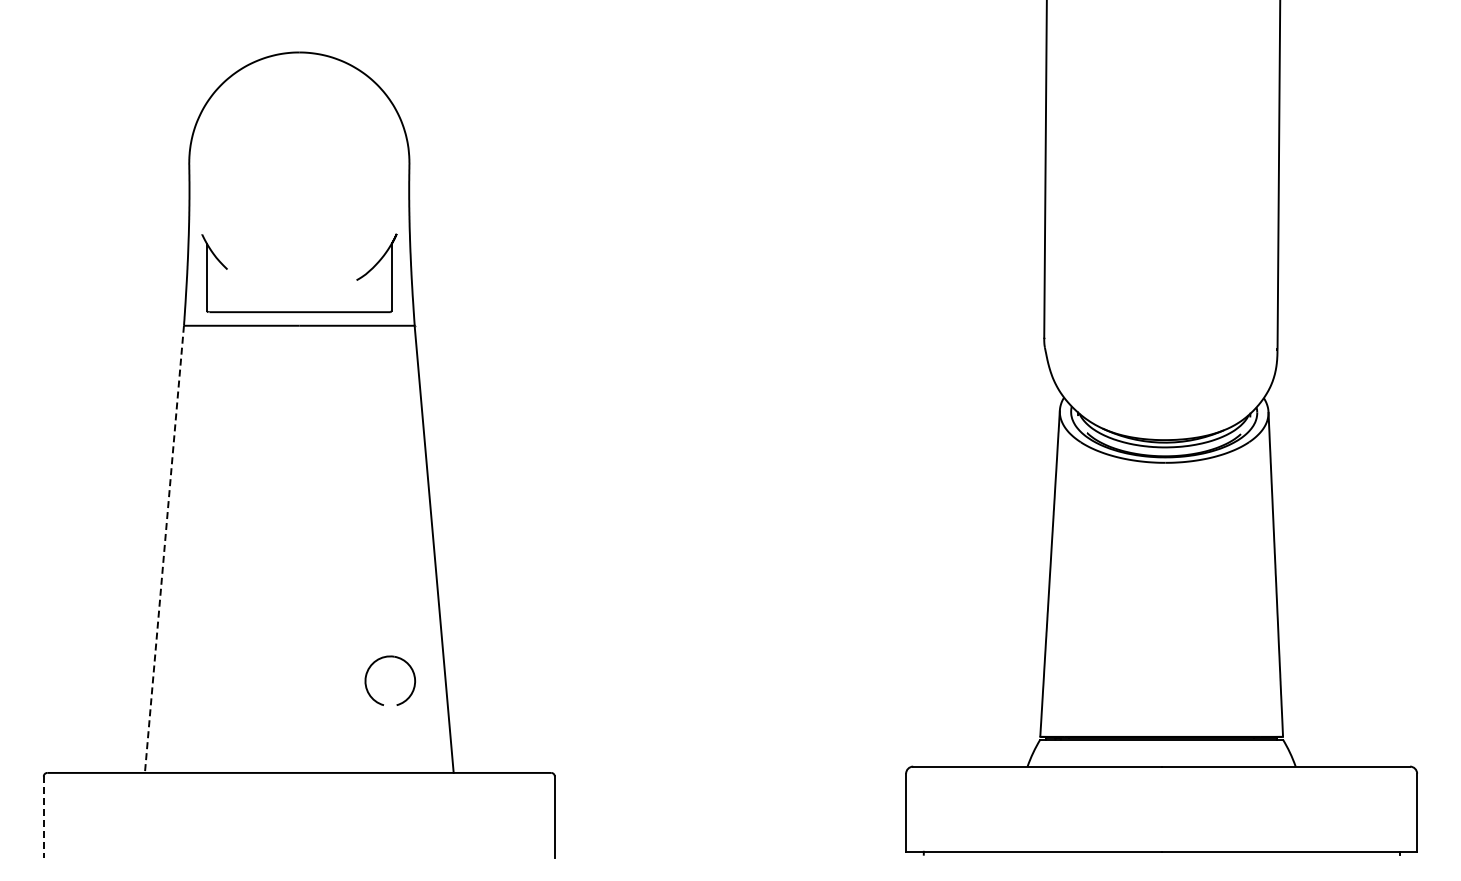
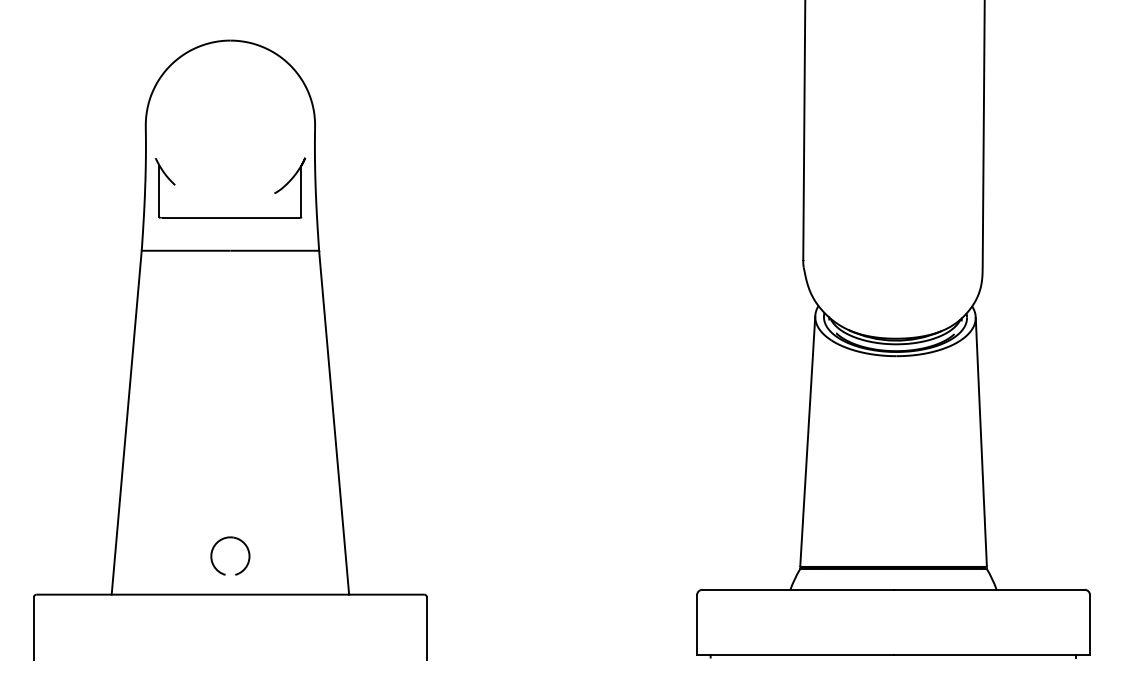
part: (299, 311) -> (230, 217), moved
line: (164, 549) -> (126, 422), dashed -> solid
part: (384, 658) -> (225, 538), moved
line: (43, 817) -> (33, 628), dashed -> solid

